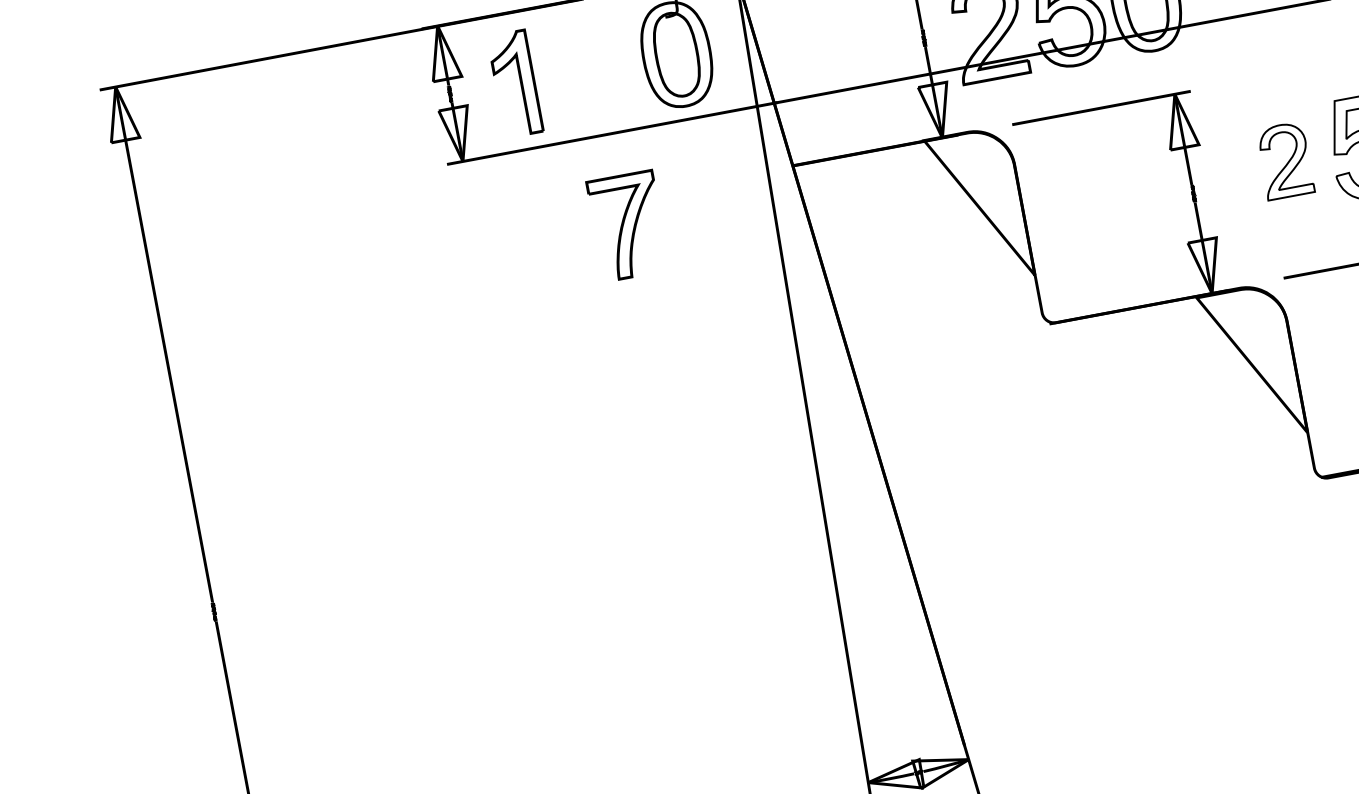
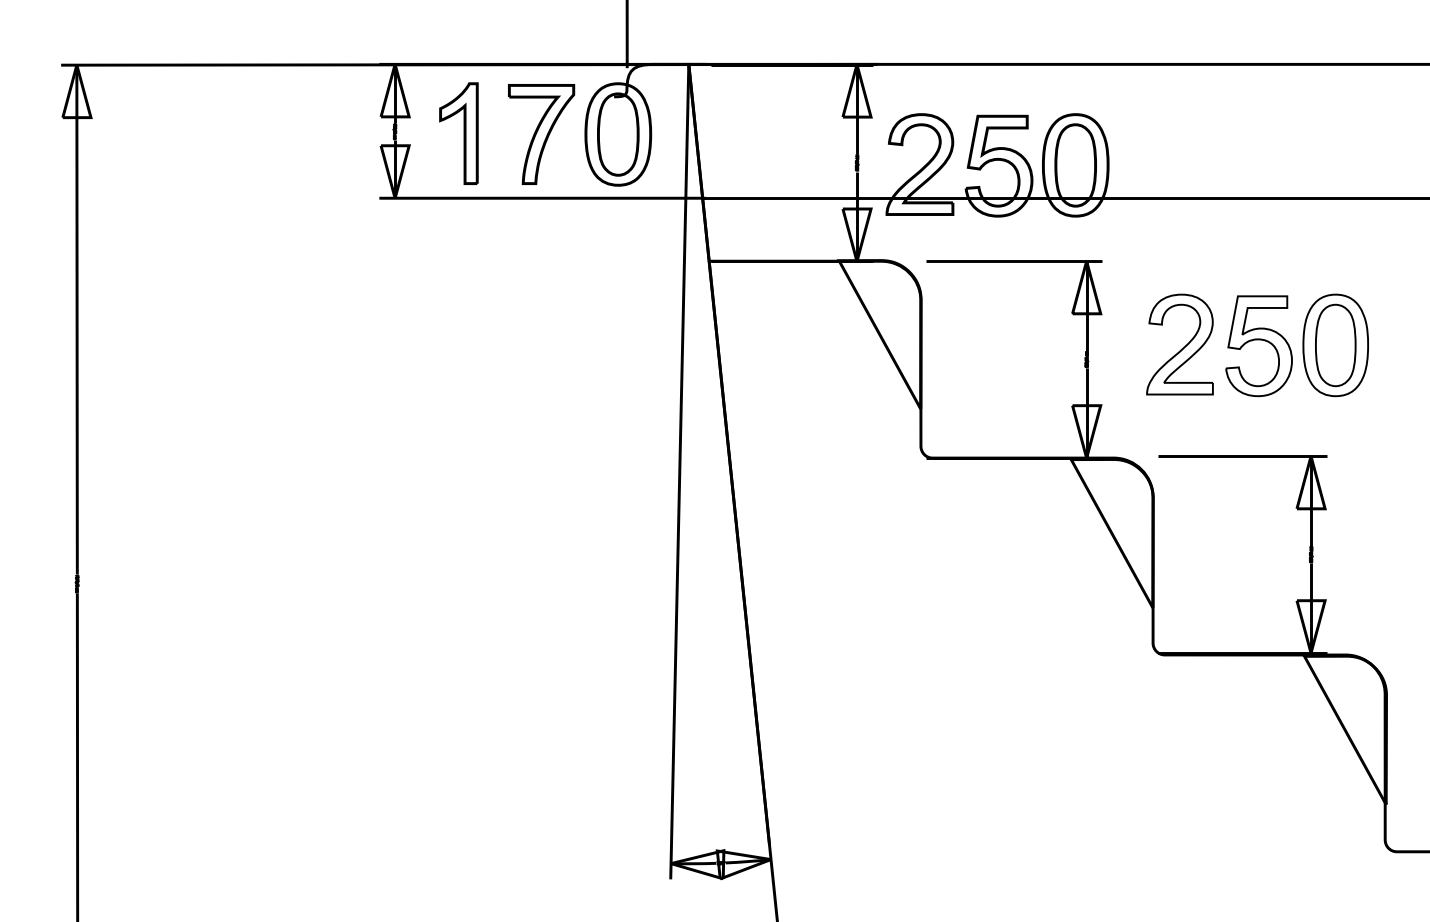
part: (1284, 160) -> (1179, 344), size x1.43
part: (628, 226) -> (541, 134), moved

